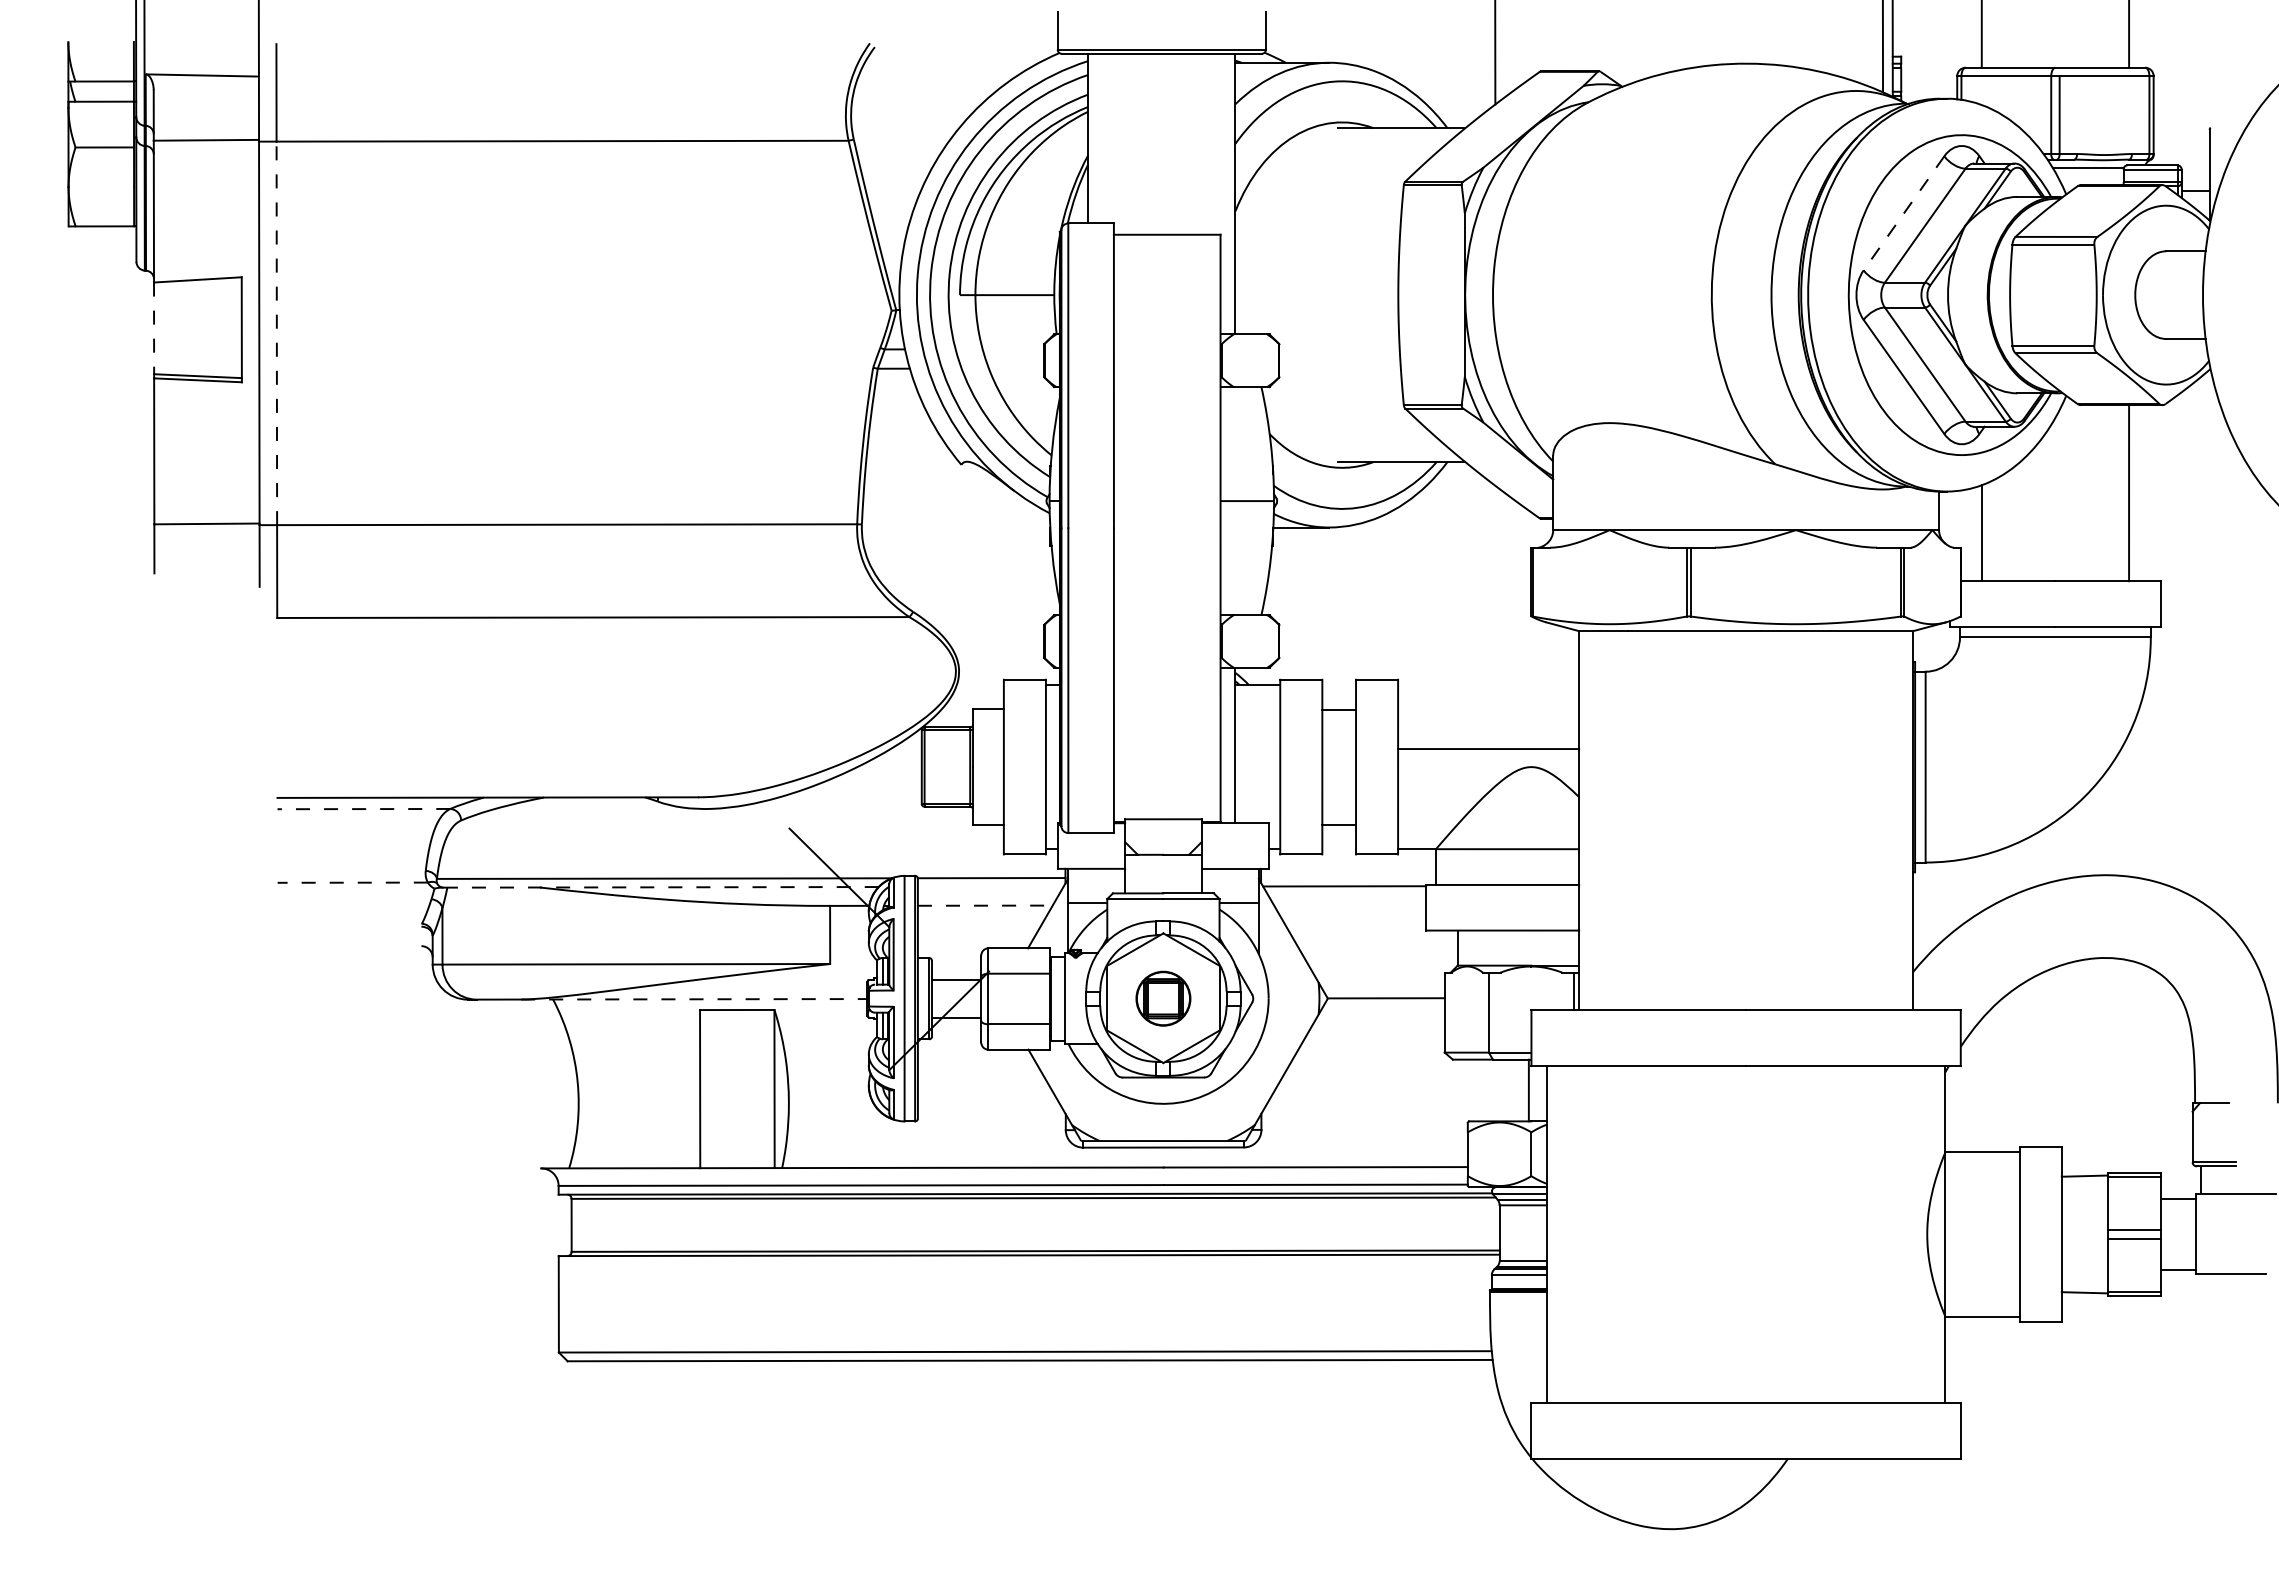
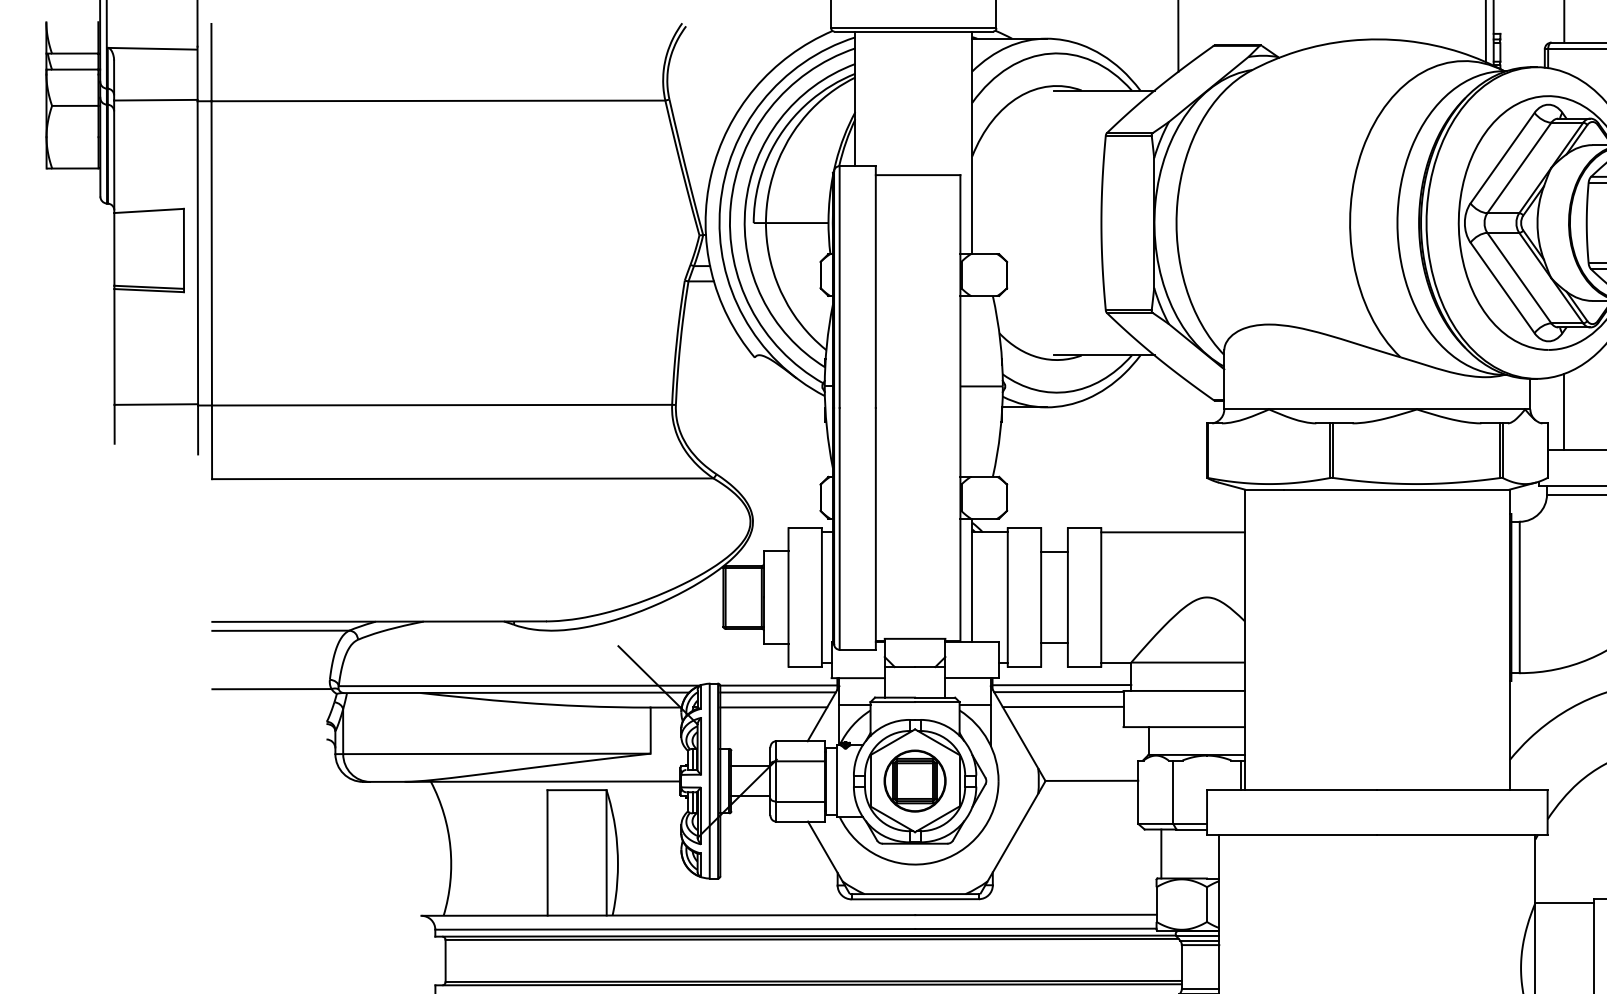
line: (1904, 213) -> (1502, 158), dashed -> solid
line: (154, 328) -> (114, 249), dashed -> solid
line: (276, 333) -> (211, 253), dashed -> solid
line: (1488, 749) -> (1172, 532), moved
line: (363, 809) -> (280, 631), dashed -> solid
line: (1348, 877) -> (1061, 685), added
line: (352, 882) -> (271, 688), dashed -> solid
line: (990, 886) -> (777, 692), added
line: (661, 887) -> (516, 692), dashed -> solid
line: (985, 905) -> (773, 707), dashed -> solid
line: (1349, 905) -> (1062, 707), added
part: (1163, 998) -> (915, 781), size x1.43
line: (694, 999) -> (543, 781), dashed -> solid
line: (1528, 1090) -> (1161, 854), moved

